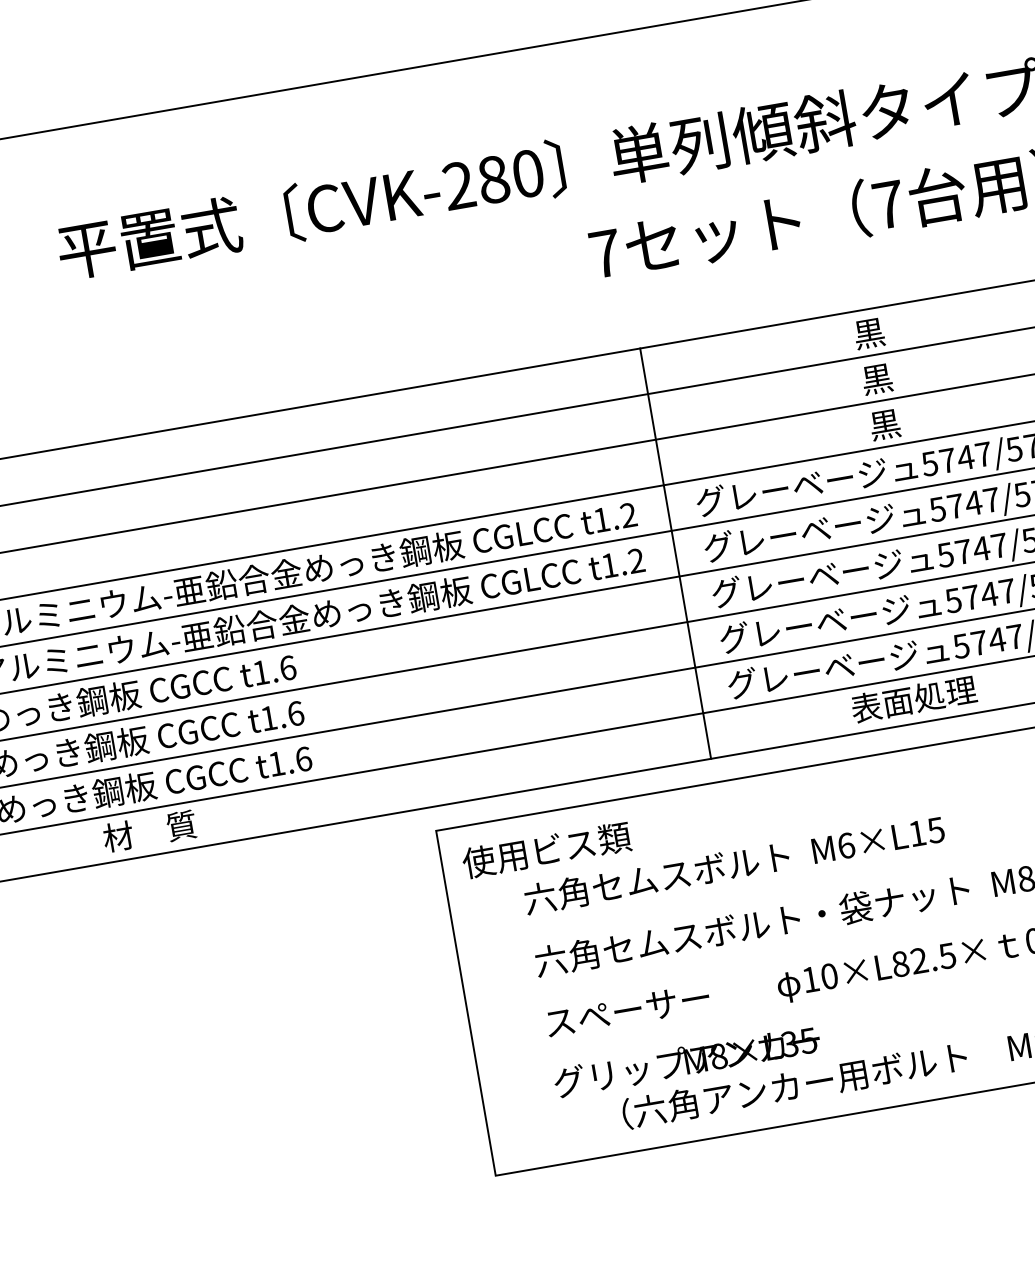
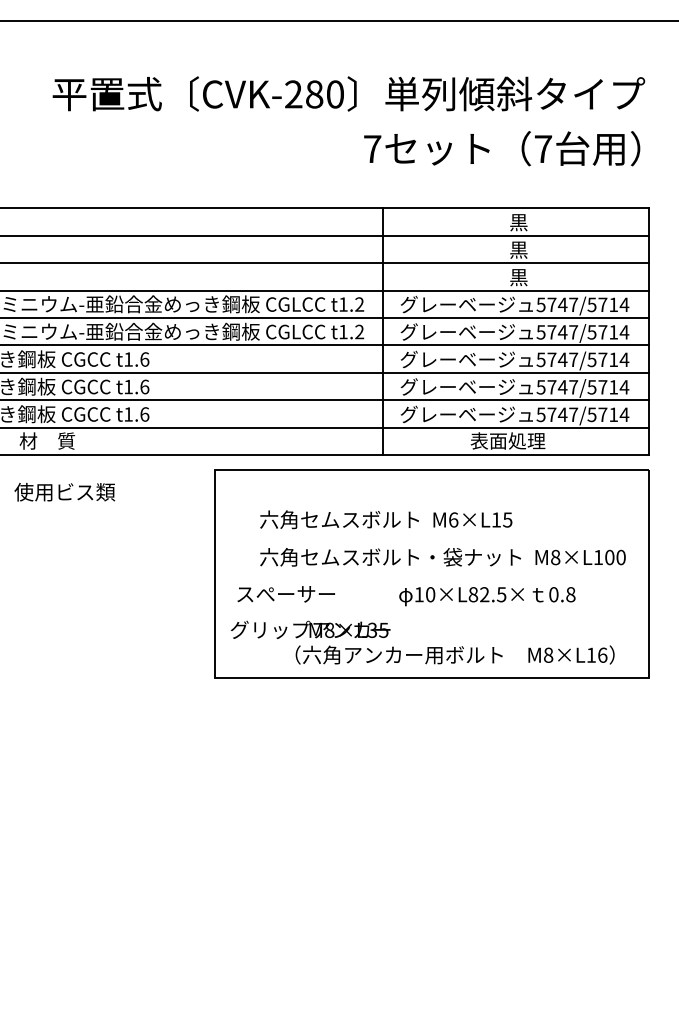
text: (546, 850) -> (64, 492), moved
text: (626, 1011) -> (285, 594), moved
text: (686, 1060) -> (310, 629), moved

